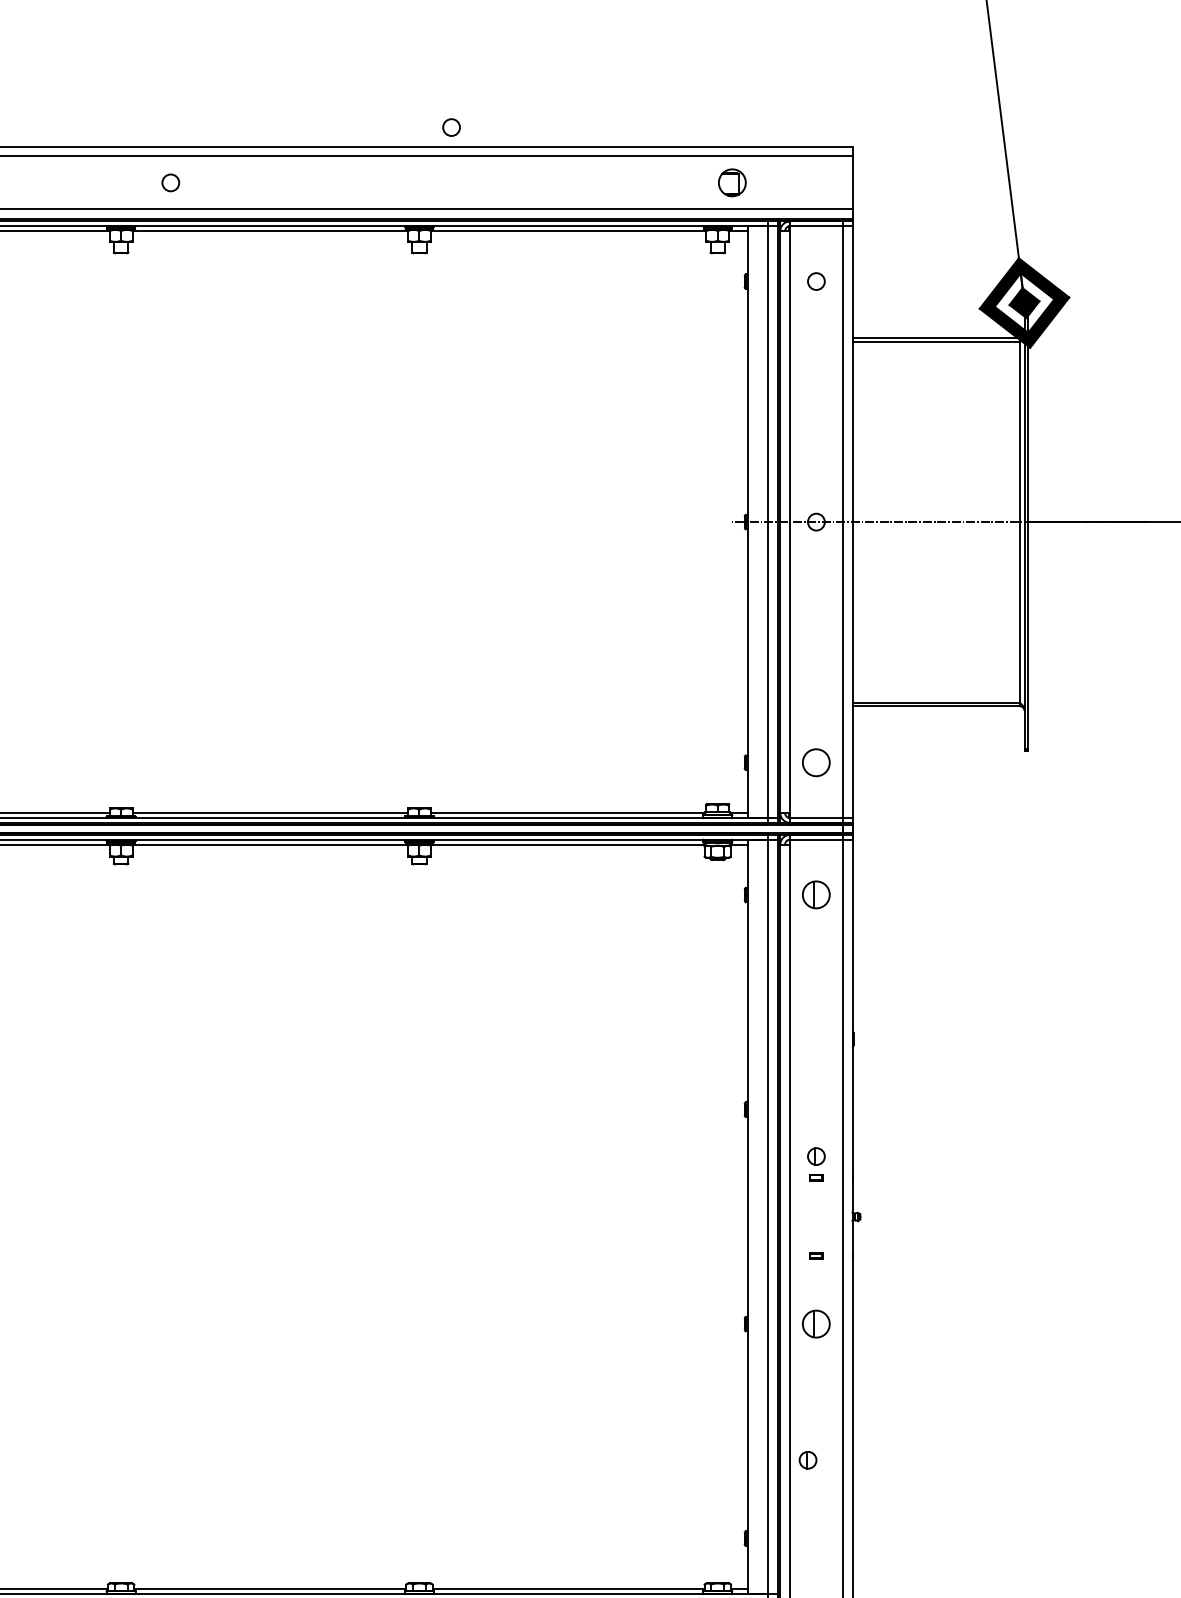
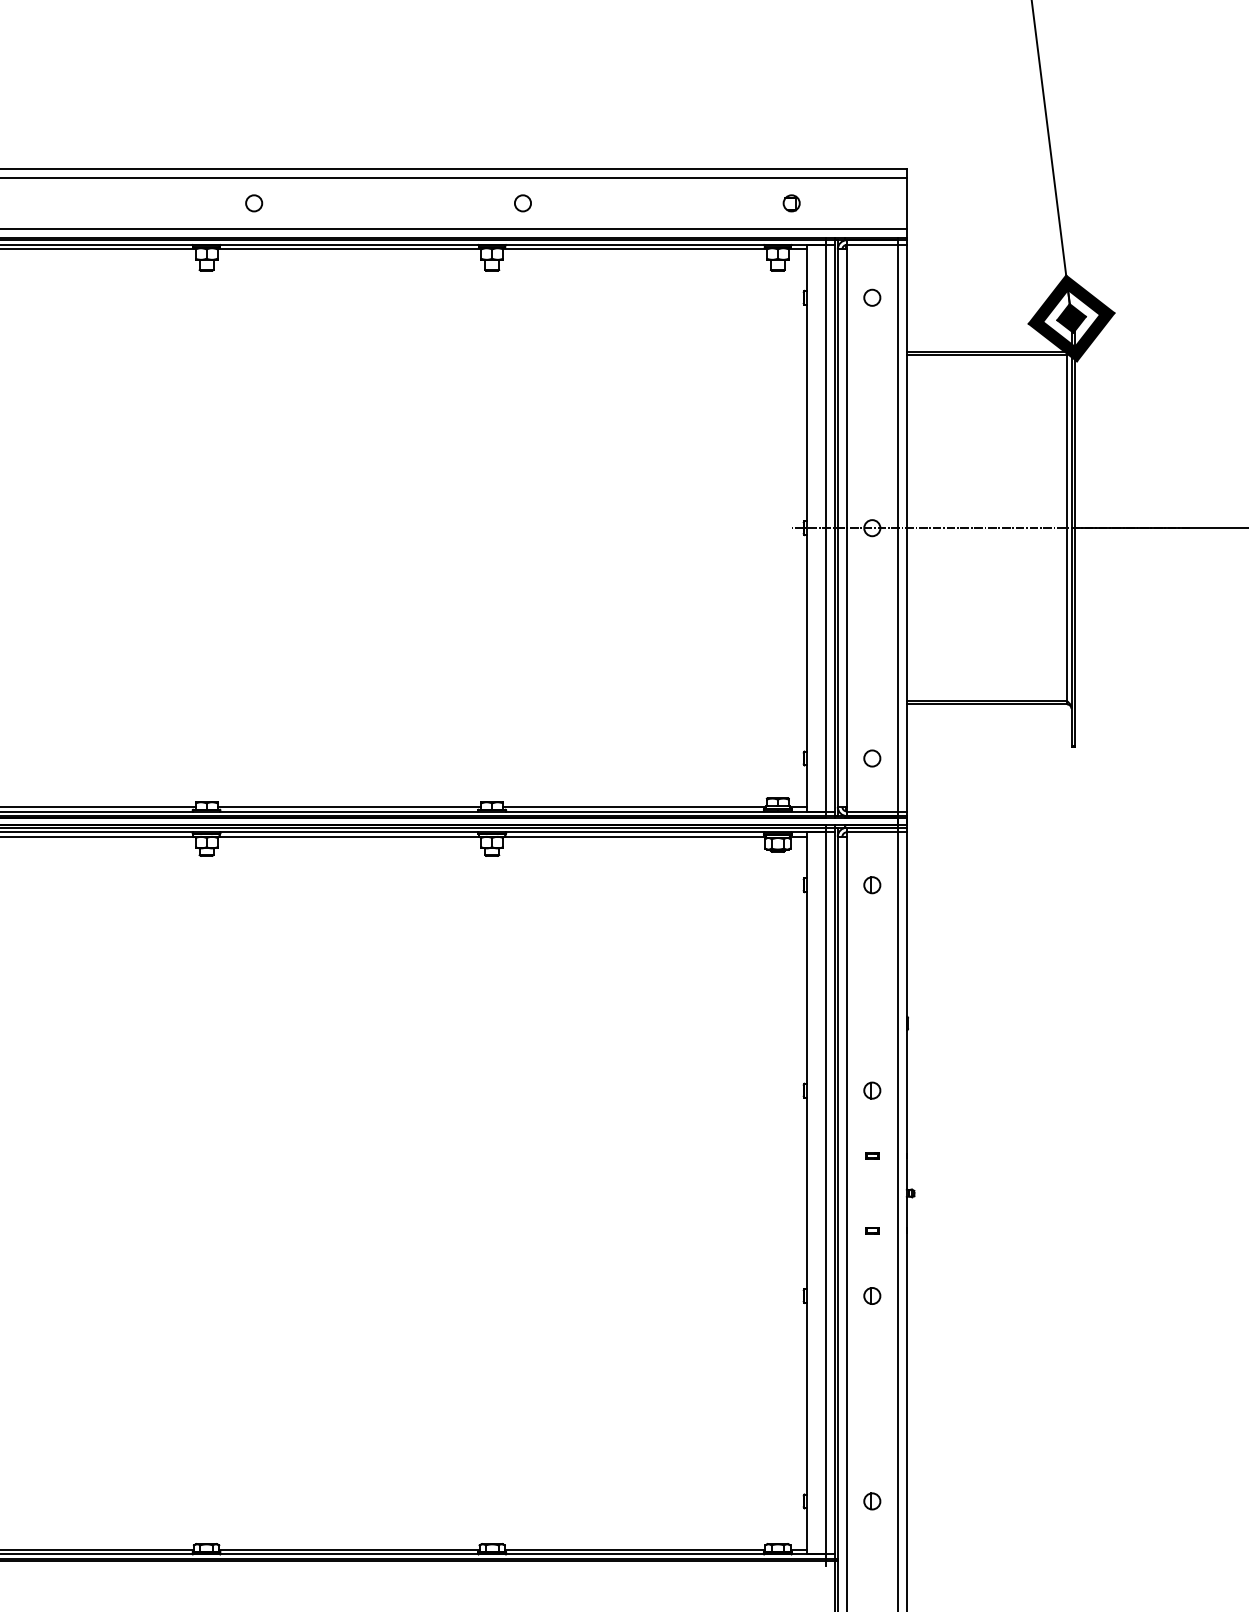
circle: (451, 127) -> (522, 203), moved
part: (732, 183) -> (791, 203), size x0.62
circle: (816, 762) -> (872, 758), size x0.62
part: (816, 895) -> (872, 885), size x0.62
part: (816, 1156) -> (872, 1090), moved
part: (816, 1323) -> (872, 1295), size x0.62
part: (808, 1460) -> (872, 1501), moved

